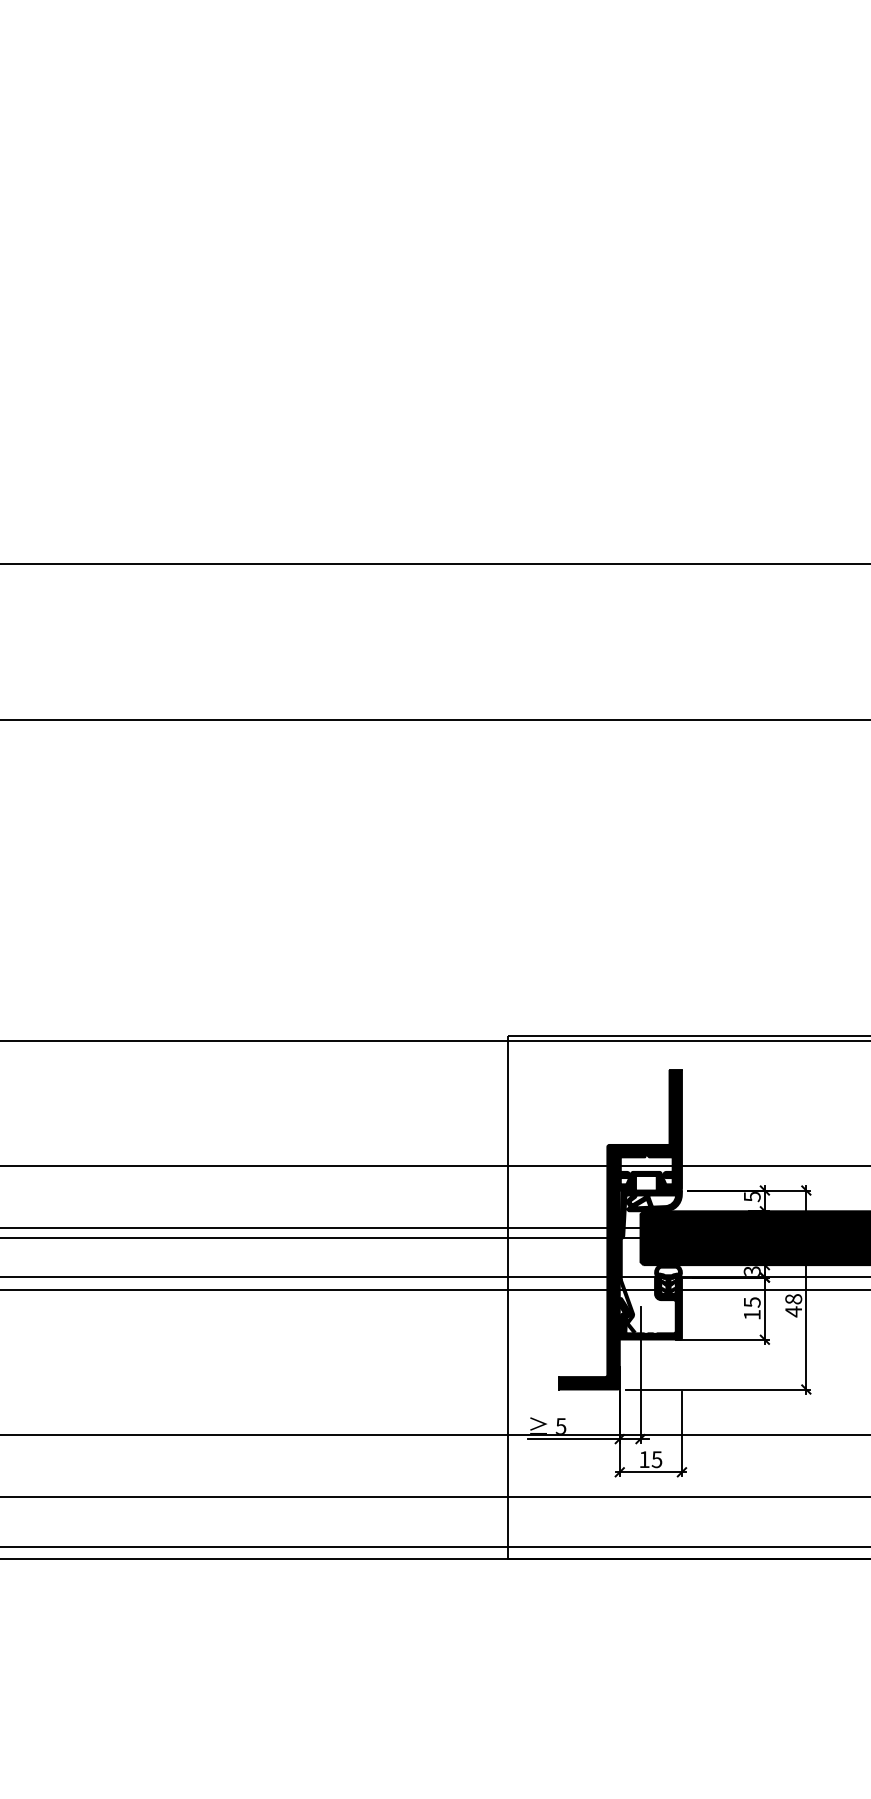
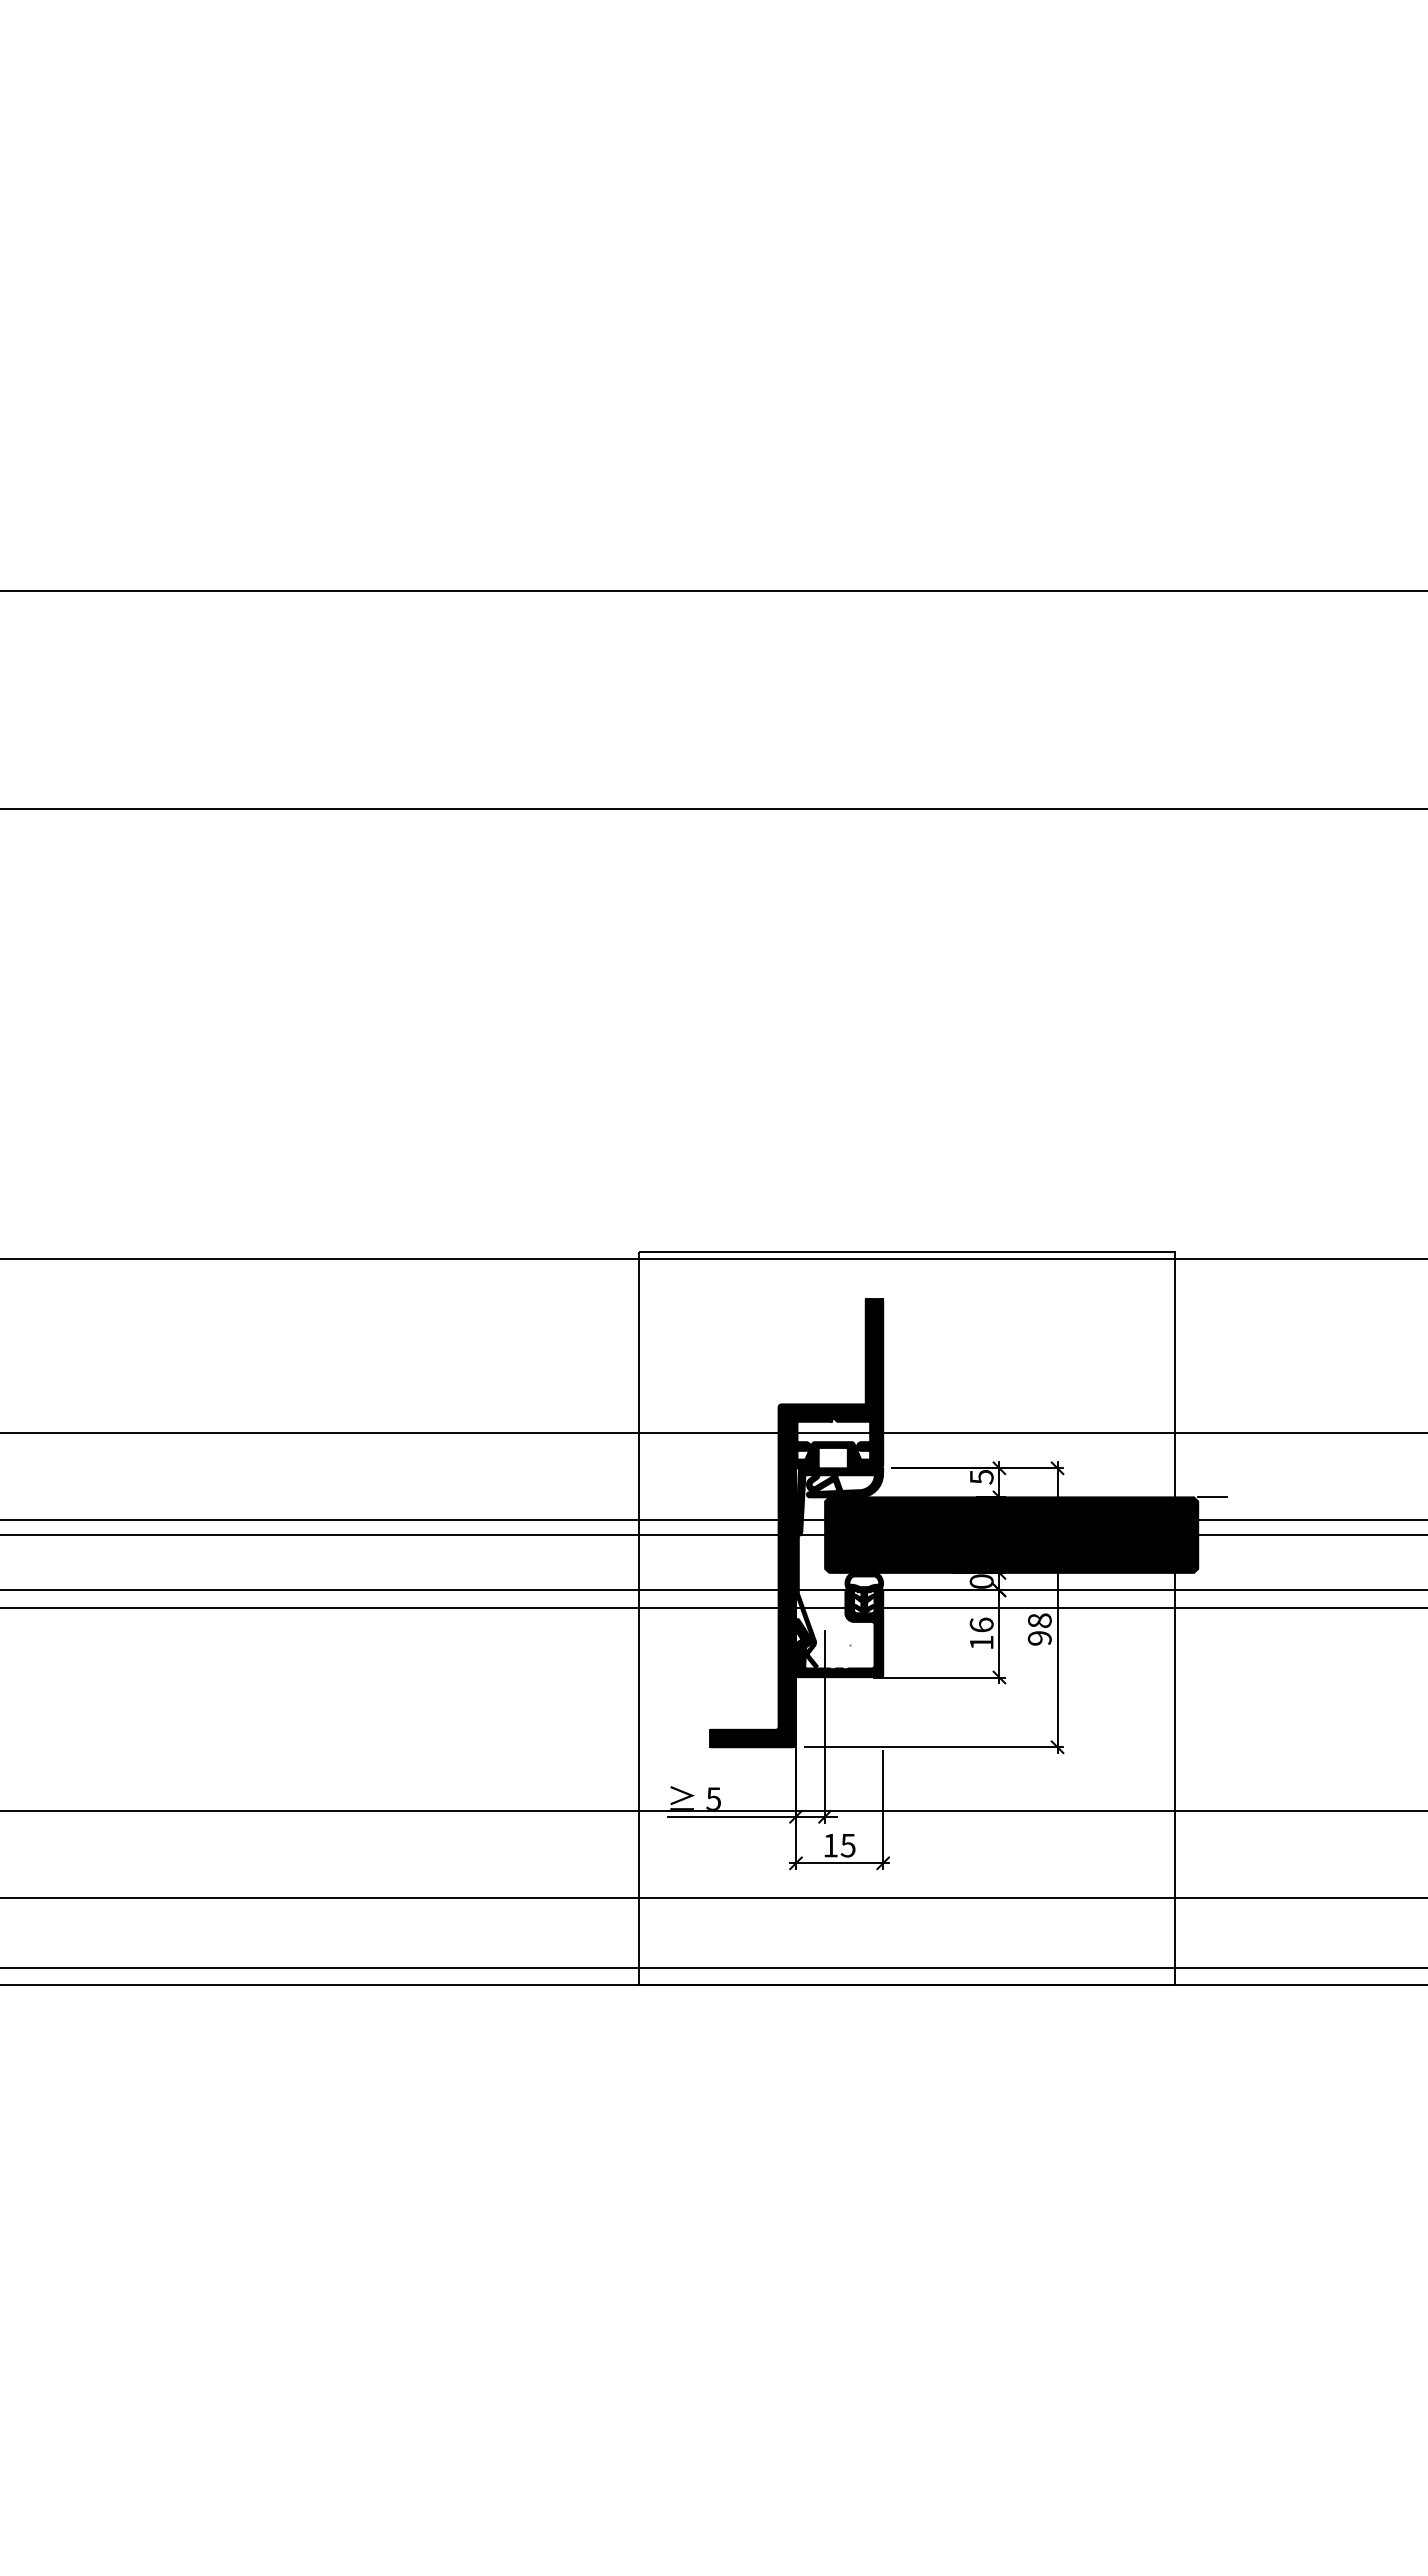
text: (751, 1271) -> (980, 1581), 3 -> 0
text: (752, 1301) -> (981, 1624), 15 -> 16
text: (793, 1311) -> (1039, 1638), 48 -> 98

